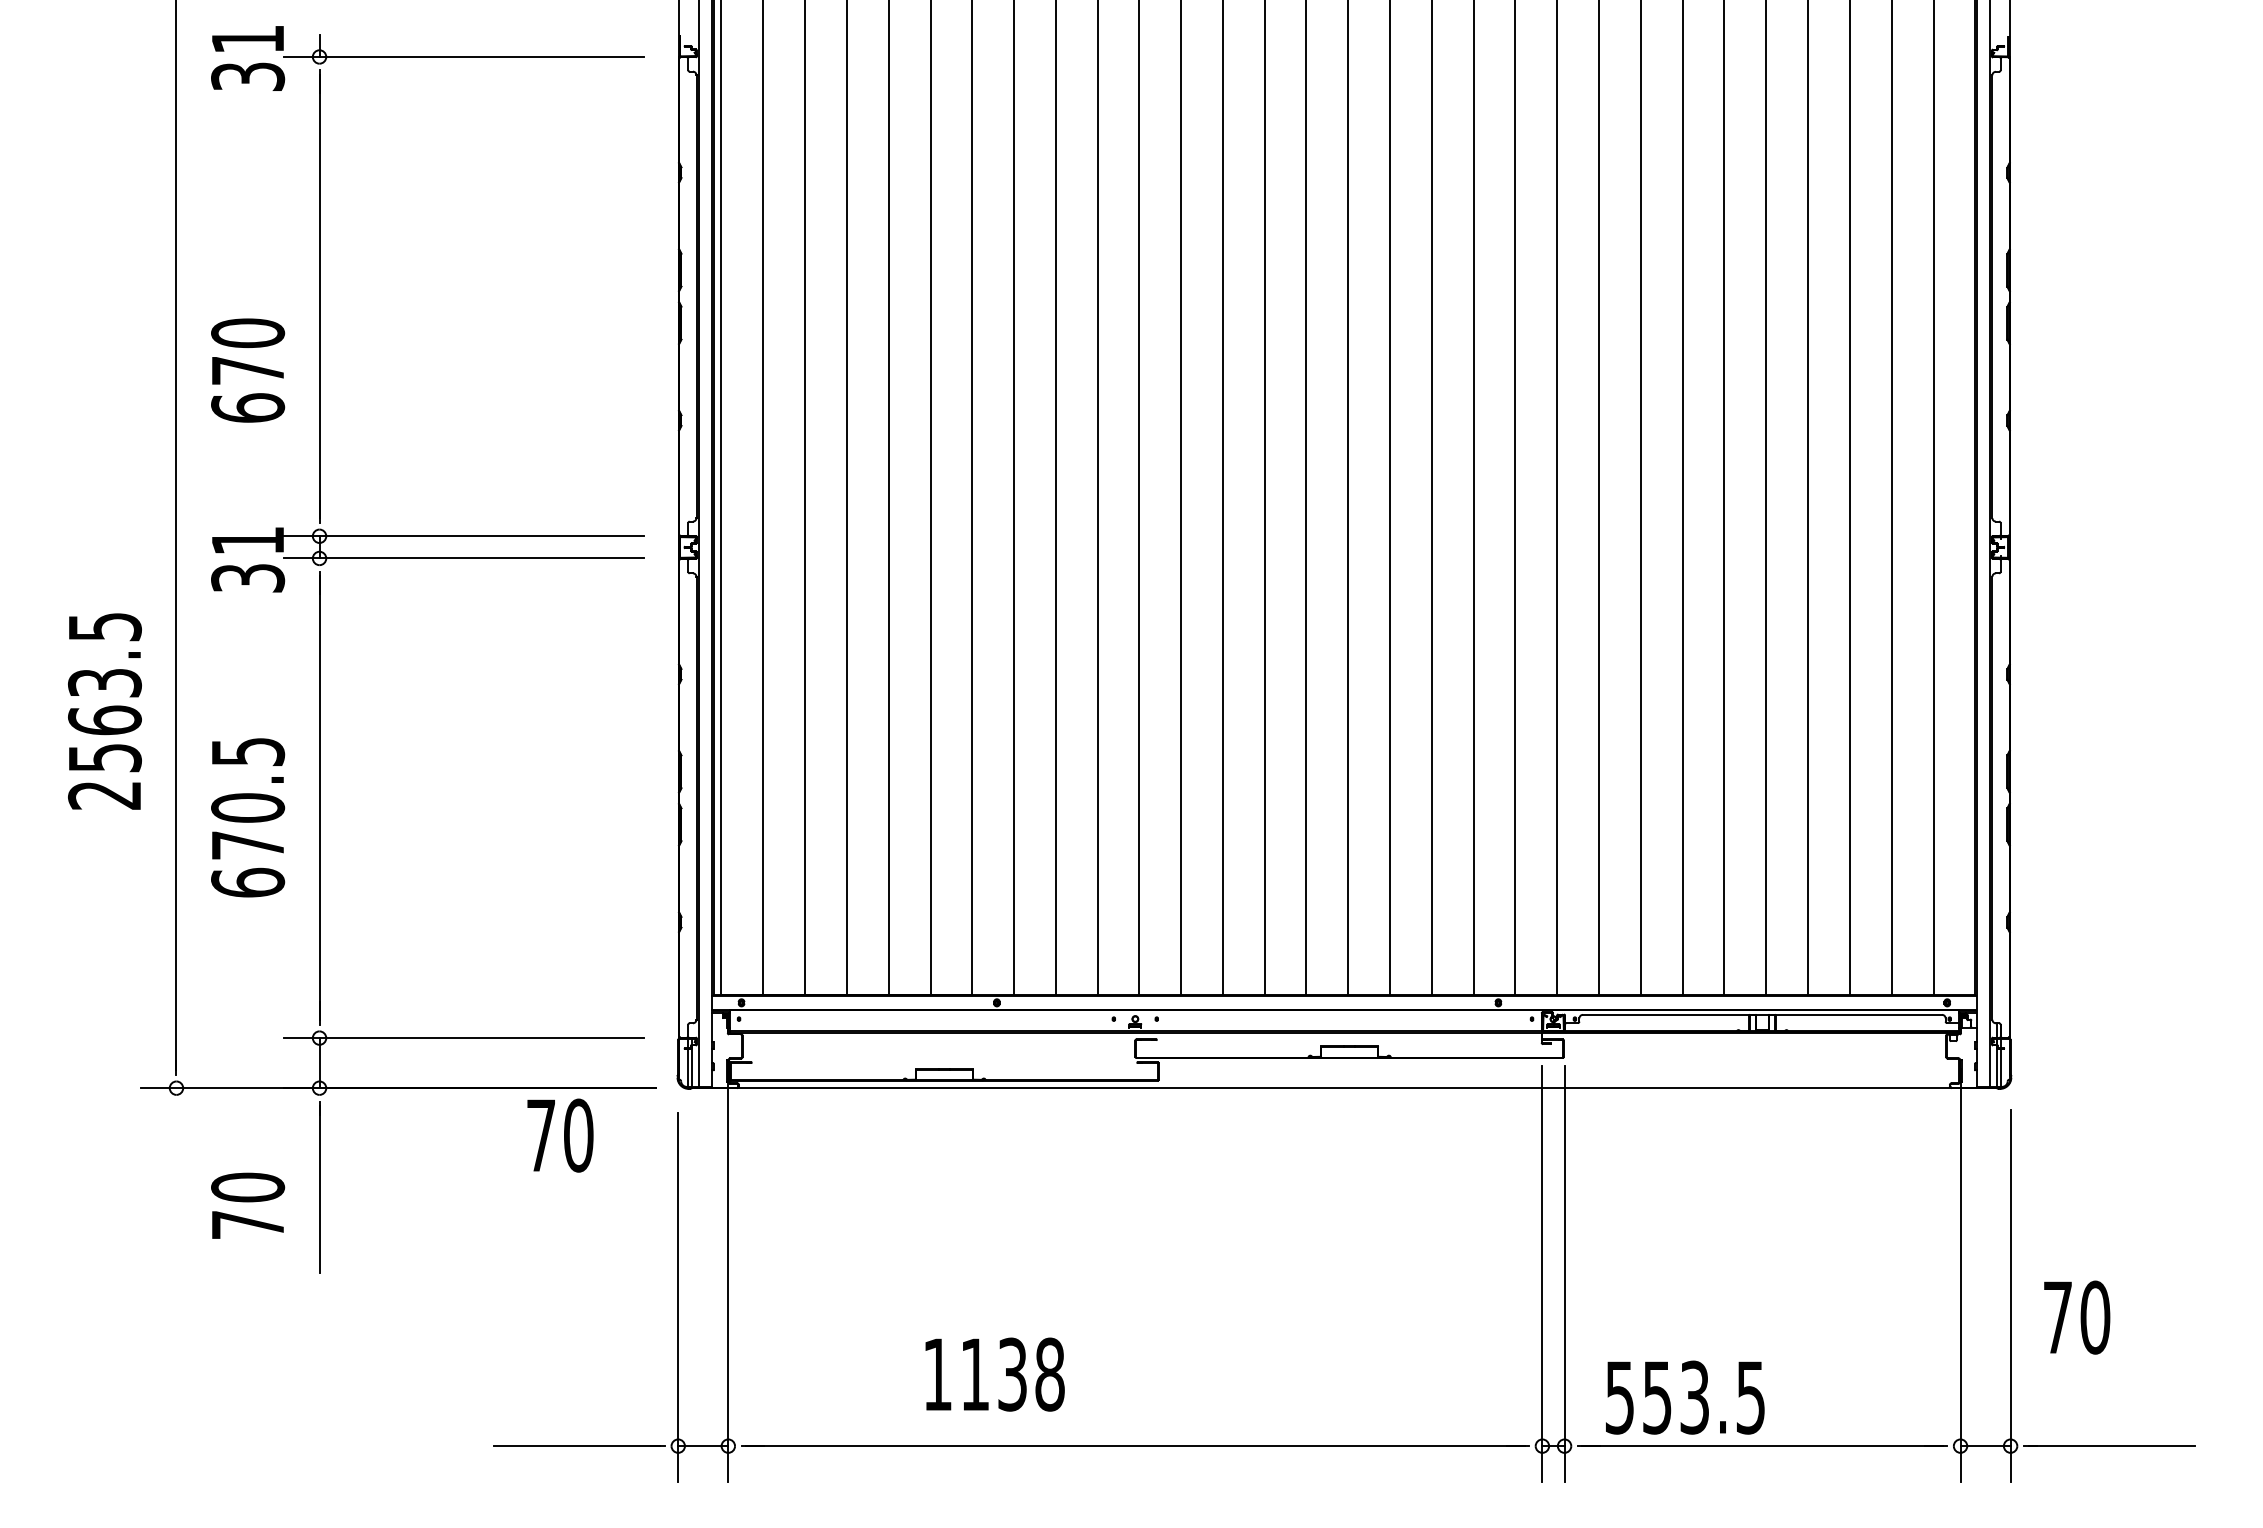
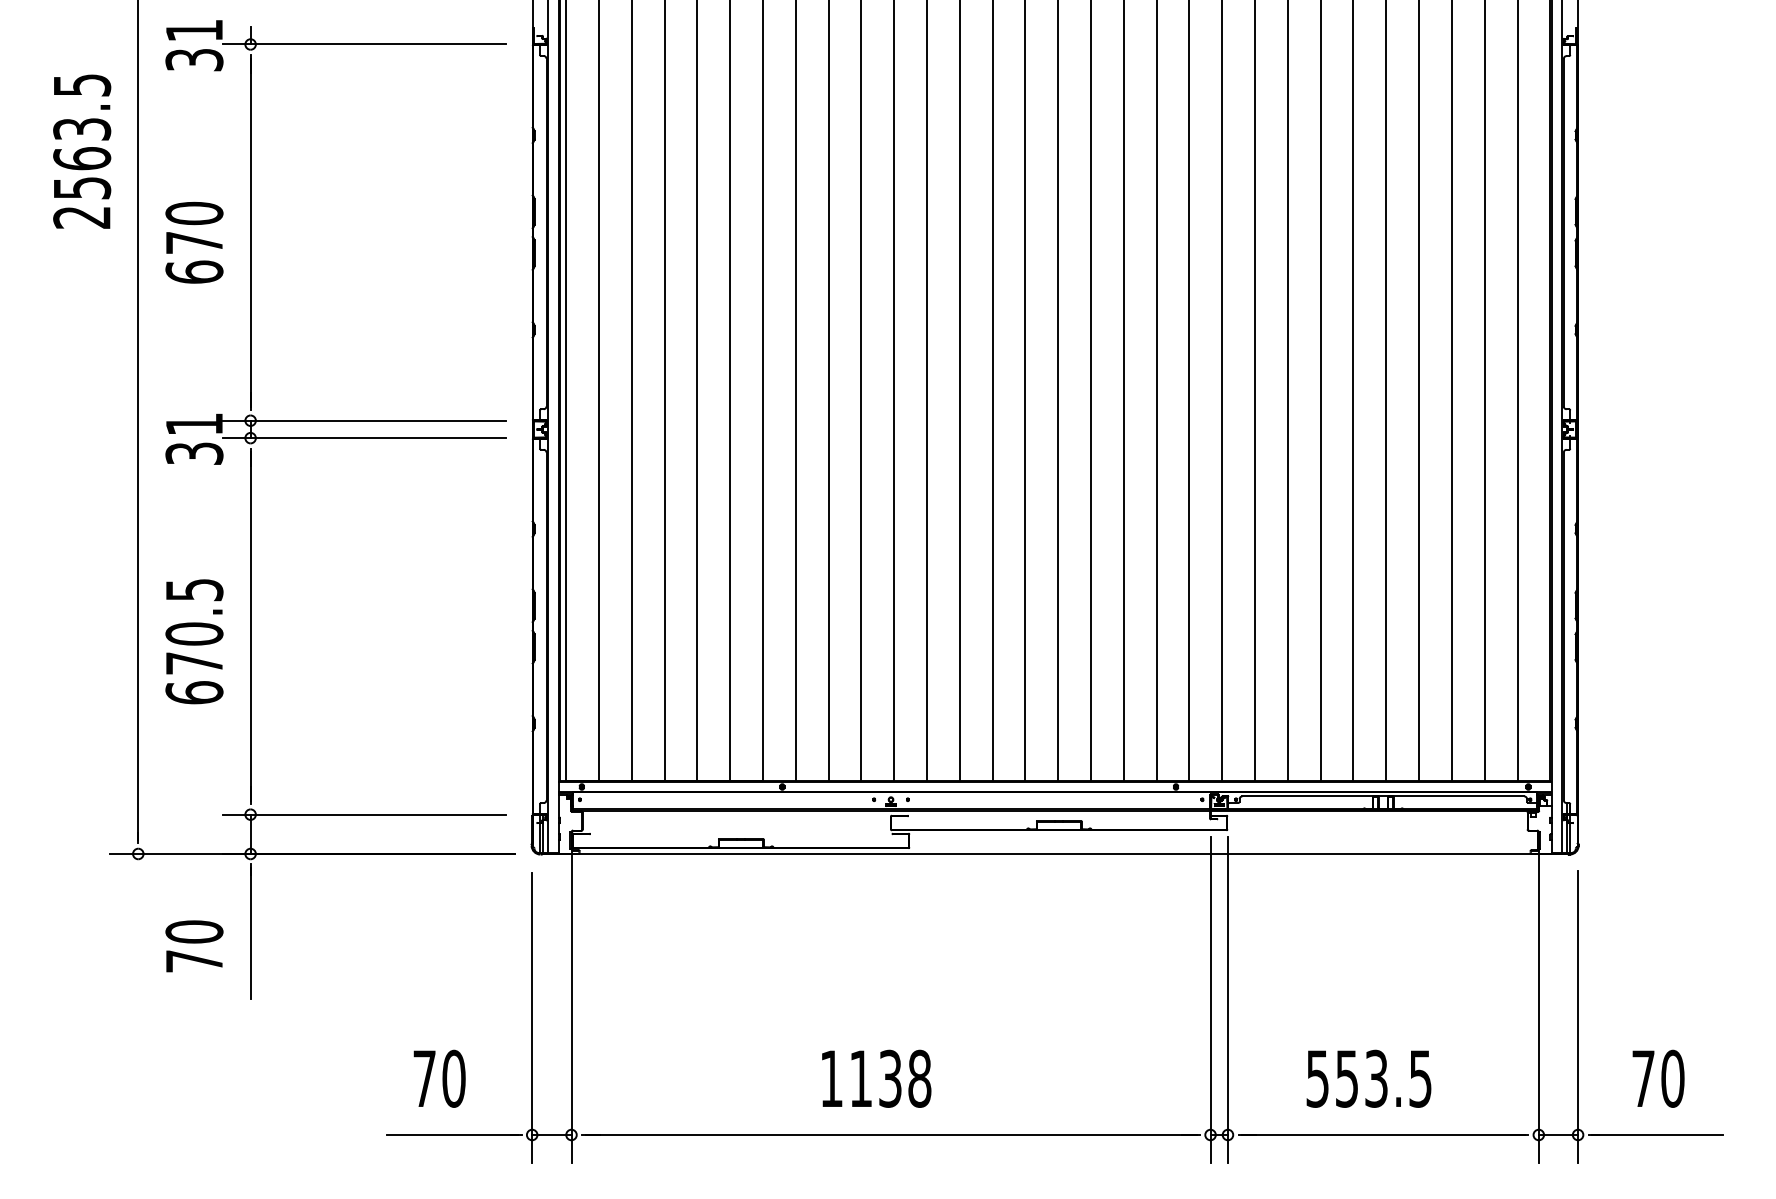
text: (248, 370) -> (194, 242), moved
text: (104, 711) -> (81, 151), moved
text: (560, 1135) -> (439, 1078), moved
text: (2077, 1317) -> (1658, 1078), moved
text: (994, 1374) -> (876, 1078), moved
text: (1685, 1397) -> (1369, 1078), moved

